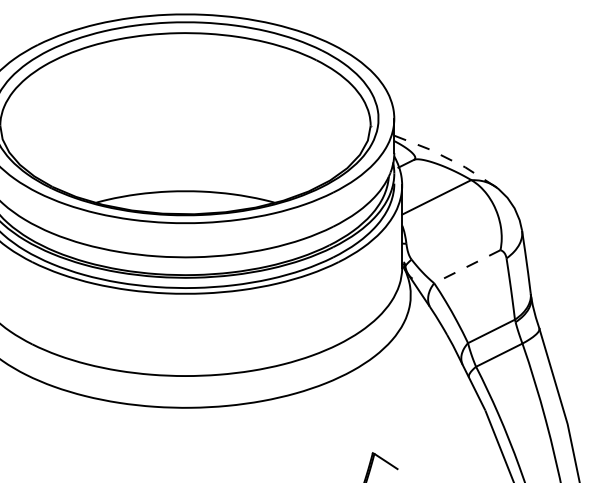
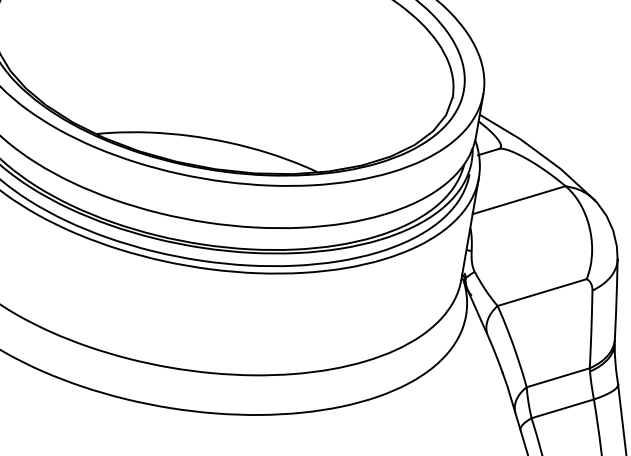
line: (446, 158) -> (539, 154), dashed -> solid
line: (466, 266) -> (541, 292), dashed -> solid

